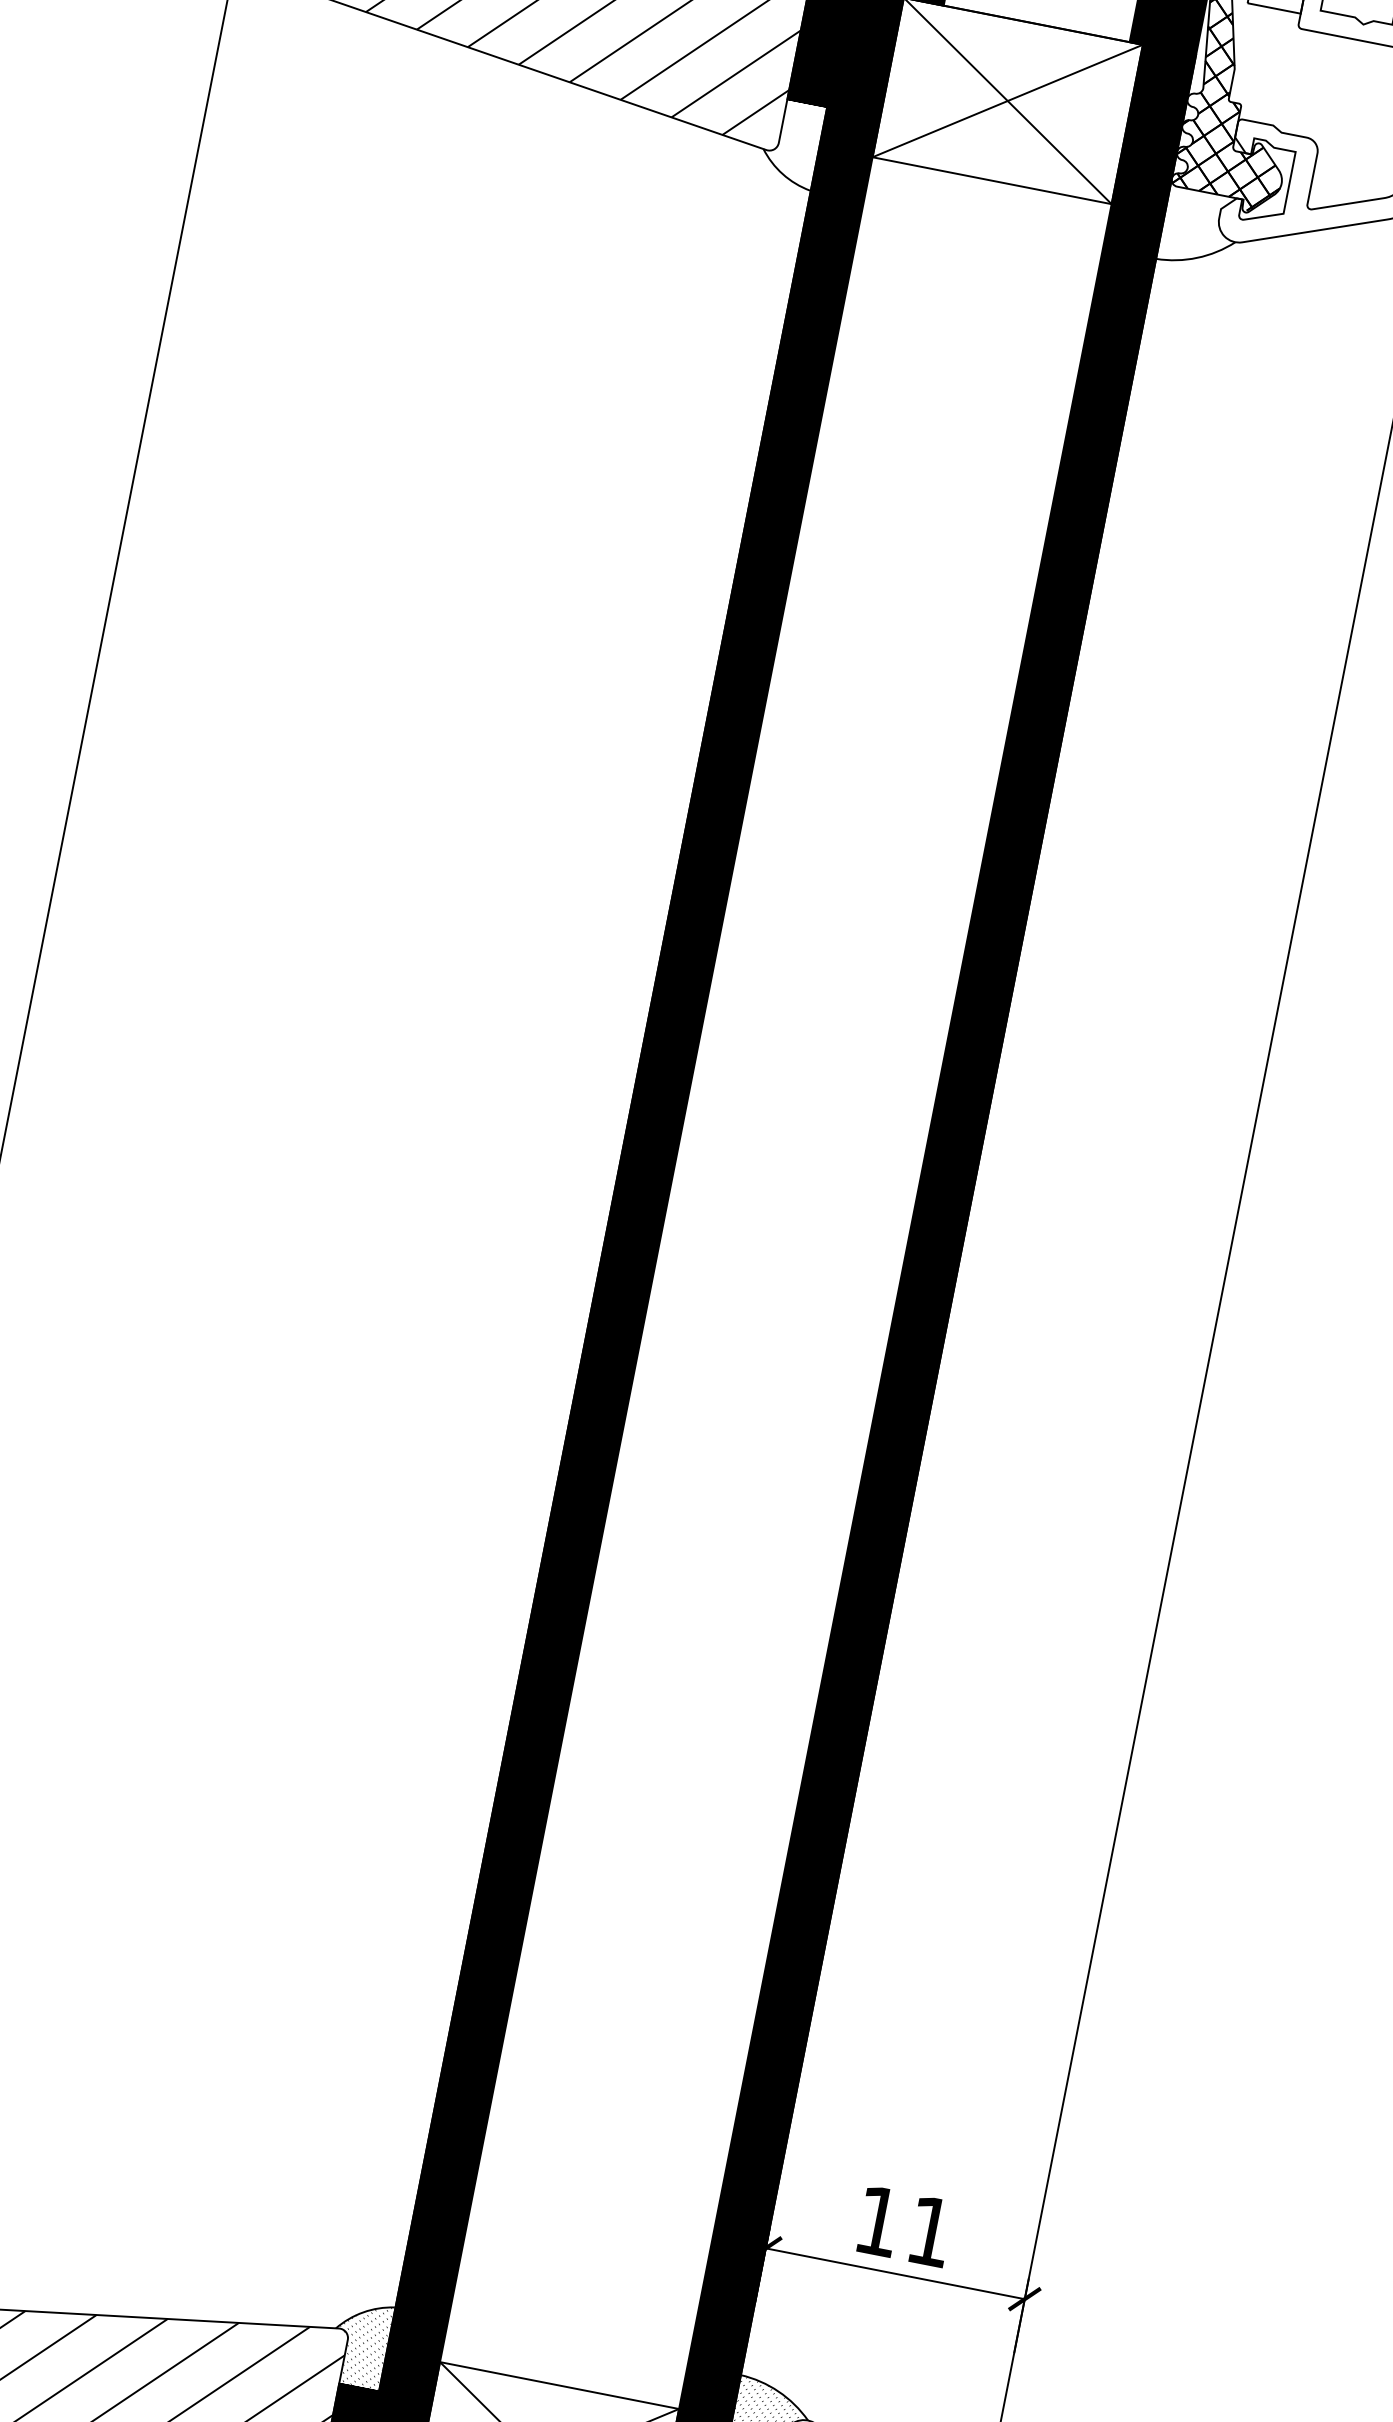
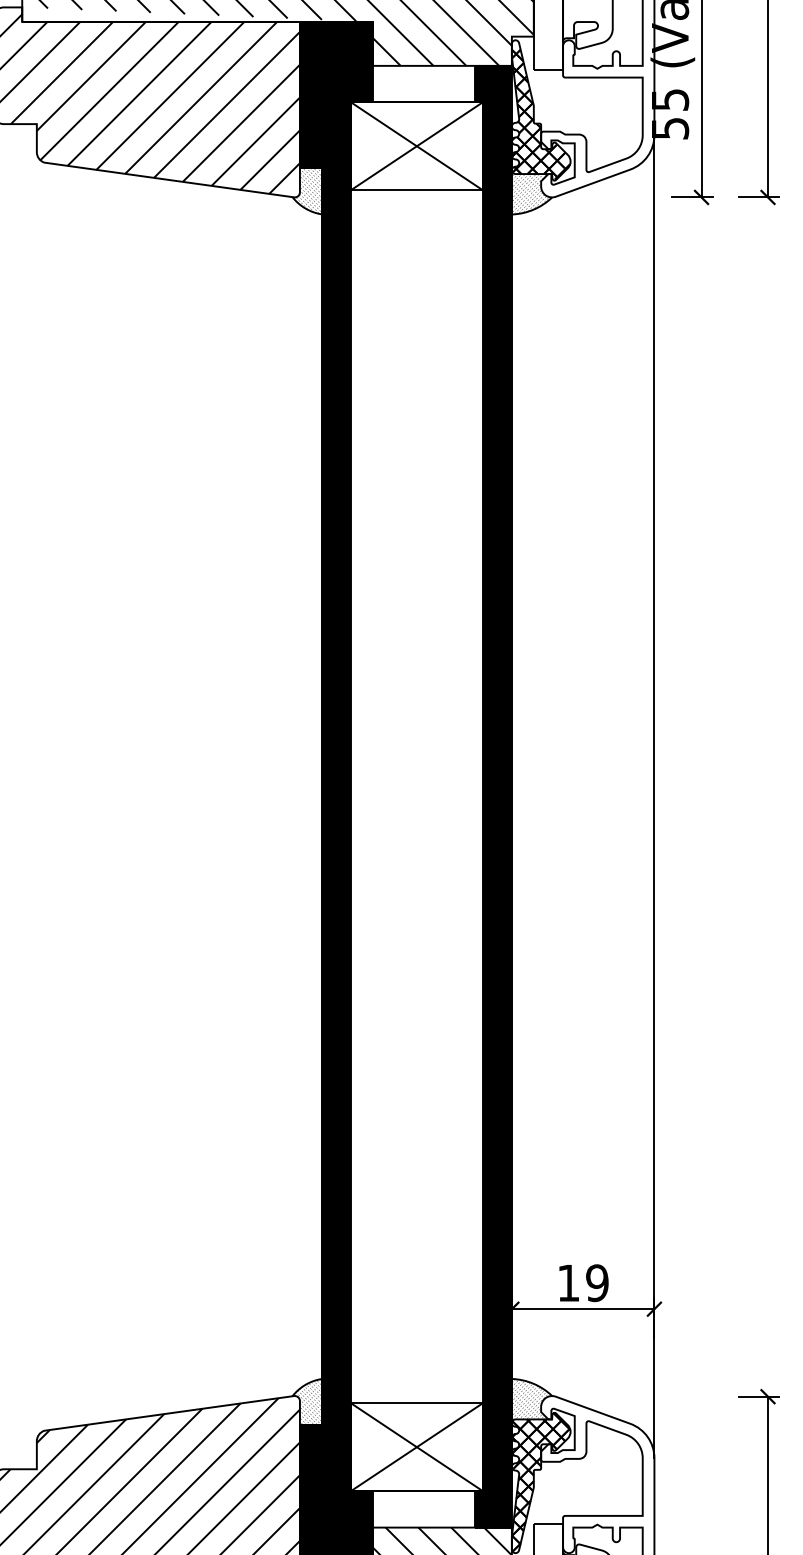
hatch: (793, 142) -> (307, 190), added
hatch: (1195, 226) -> (529, 193), added
text: (930, 2232) -> (597, 1283), 11 -> 19

